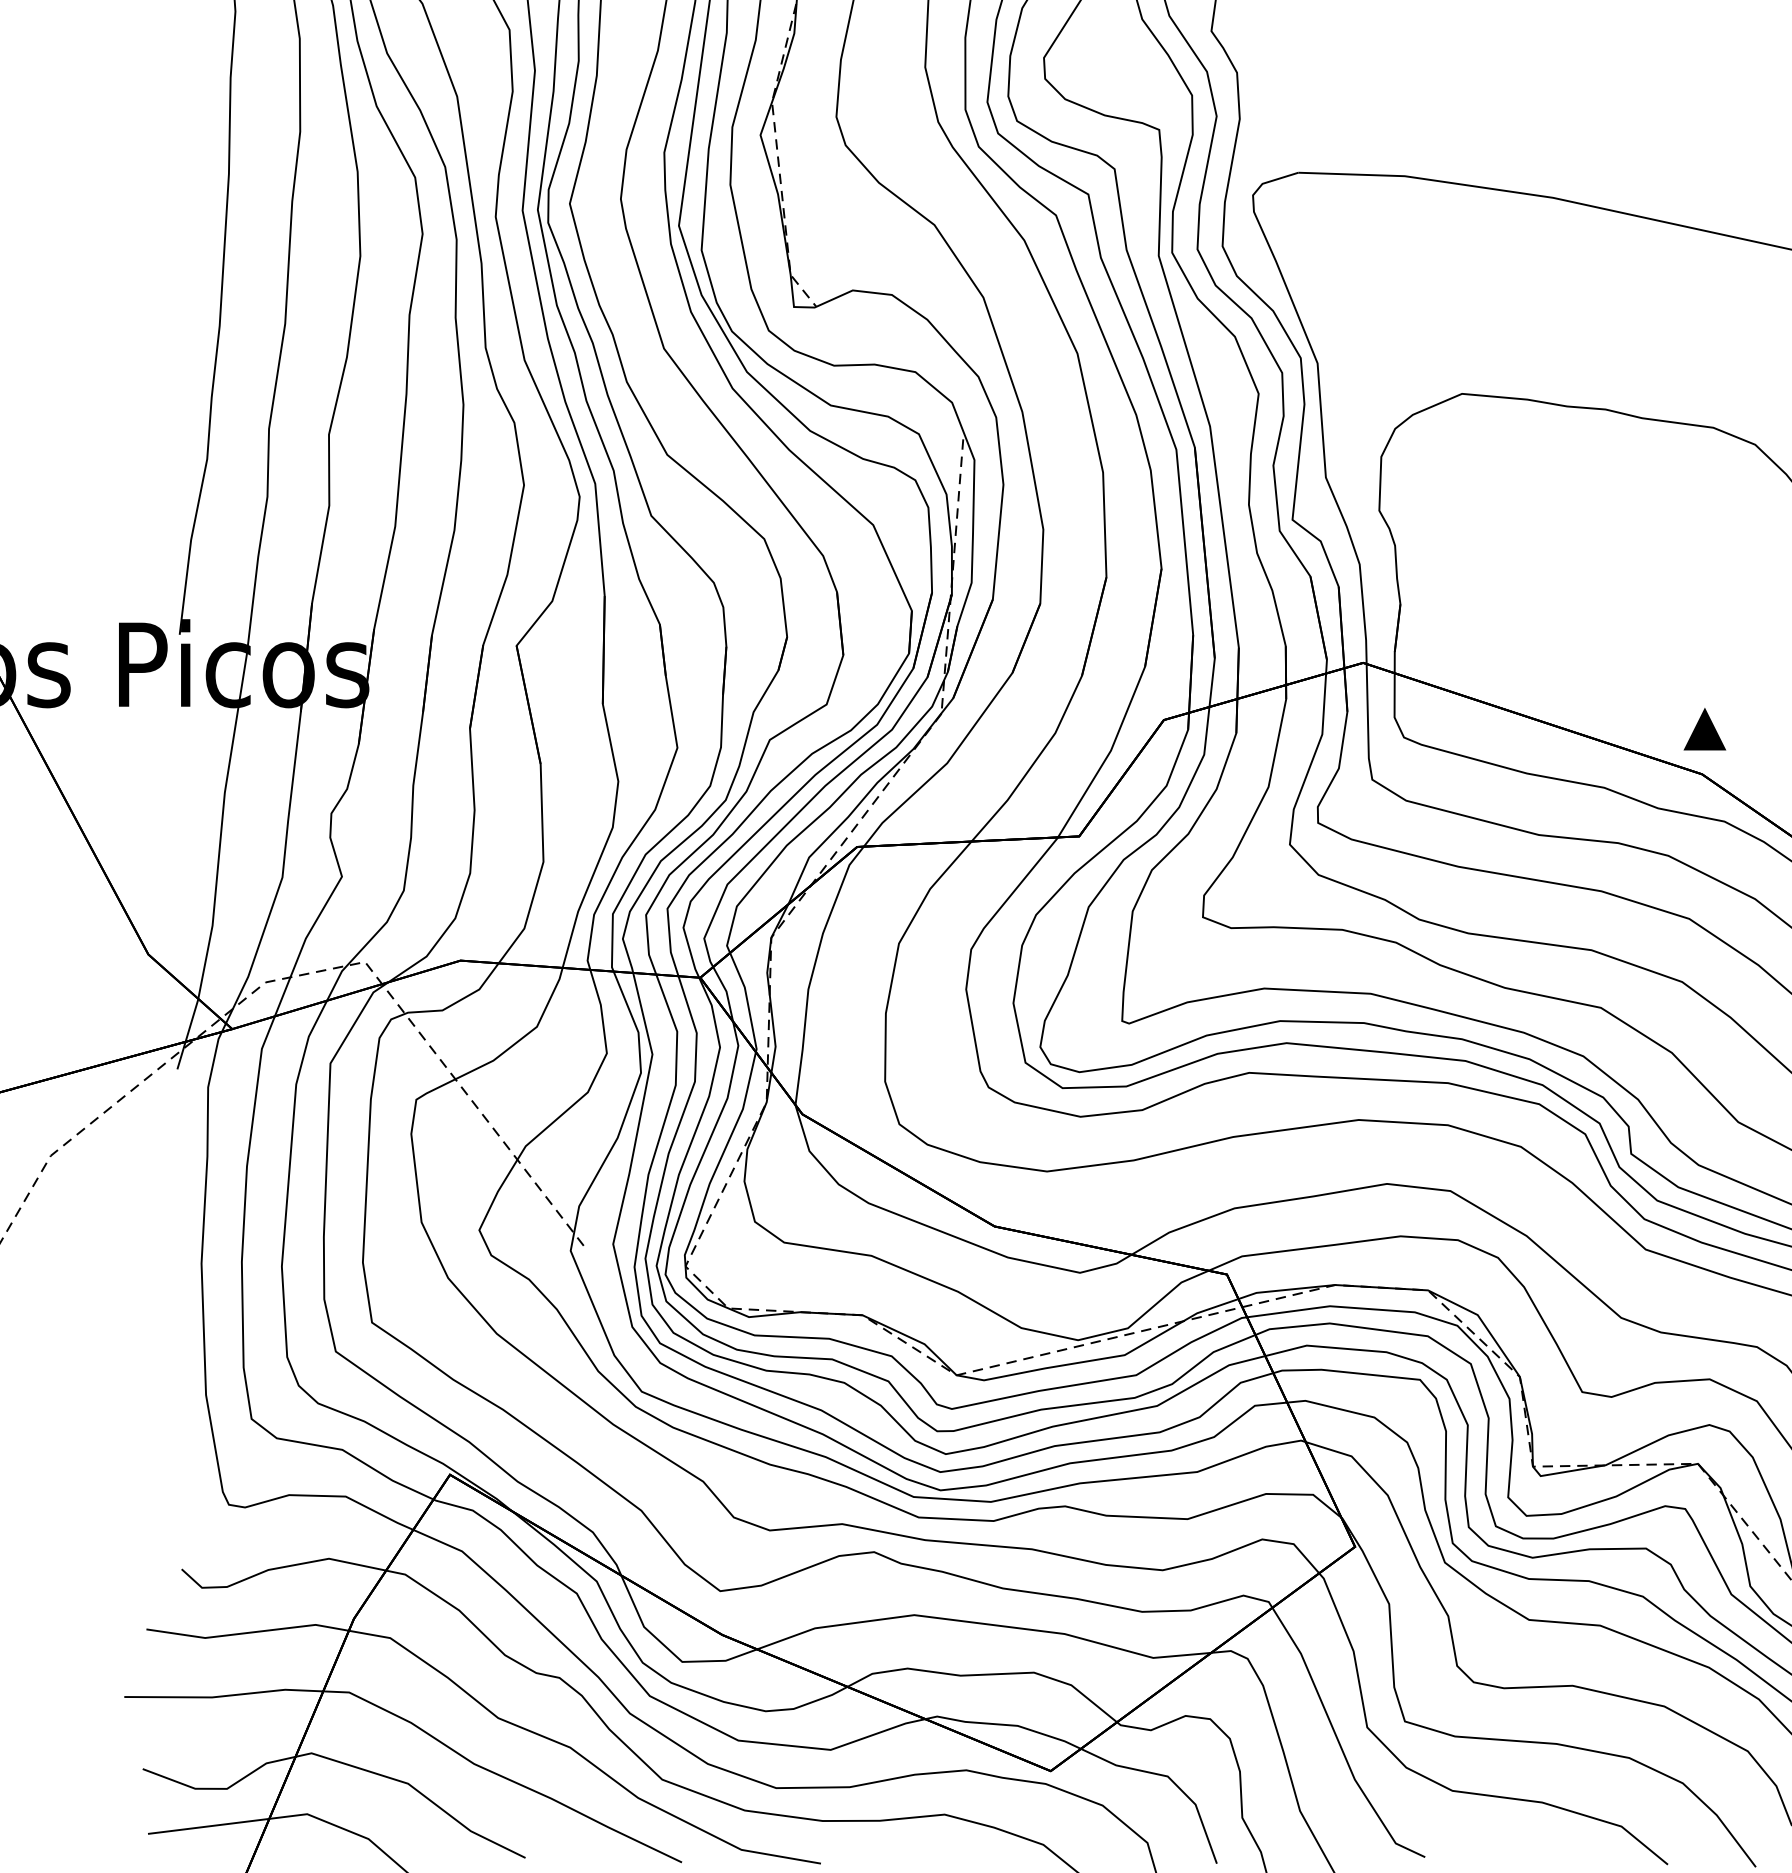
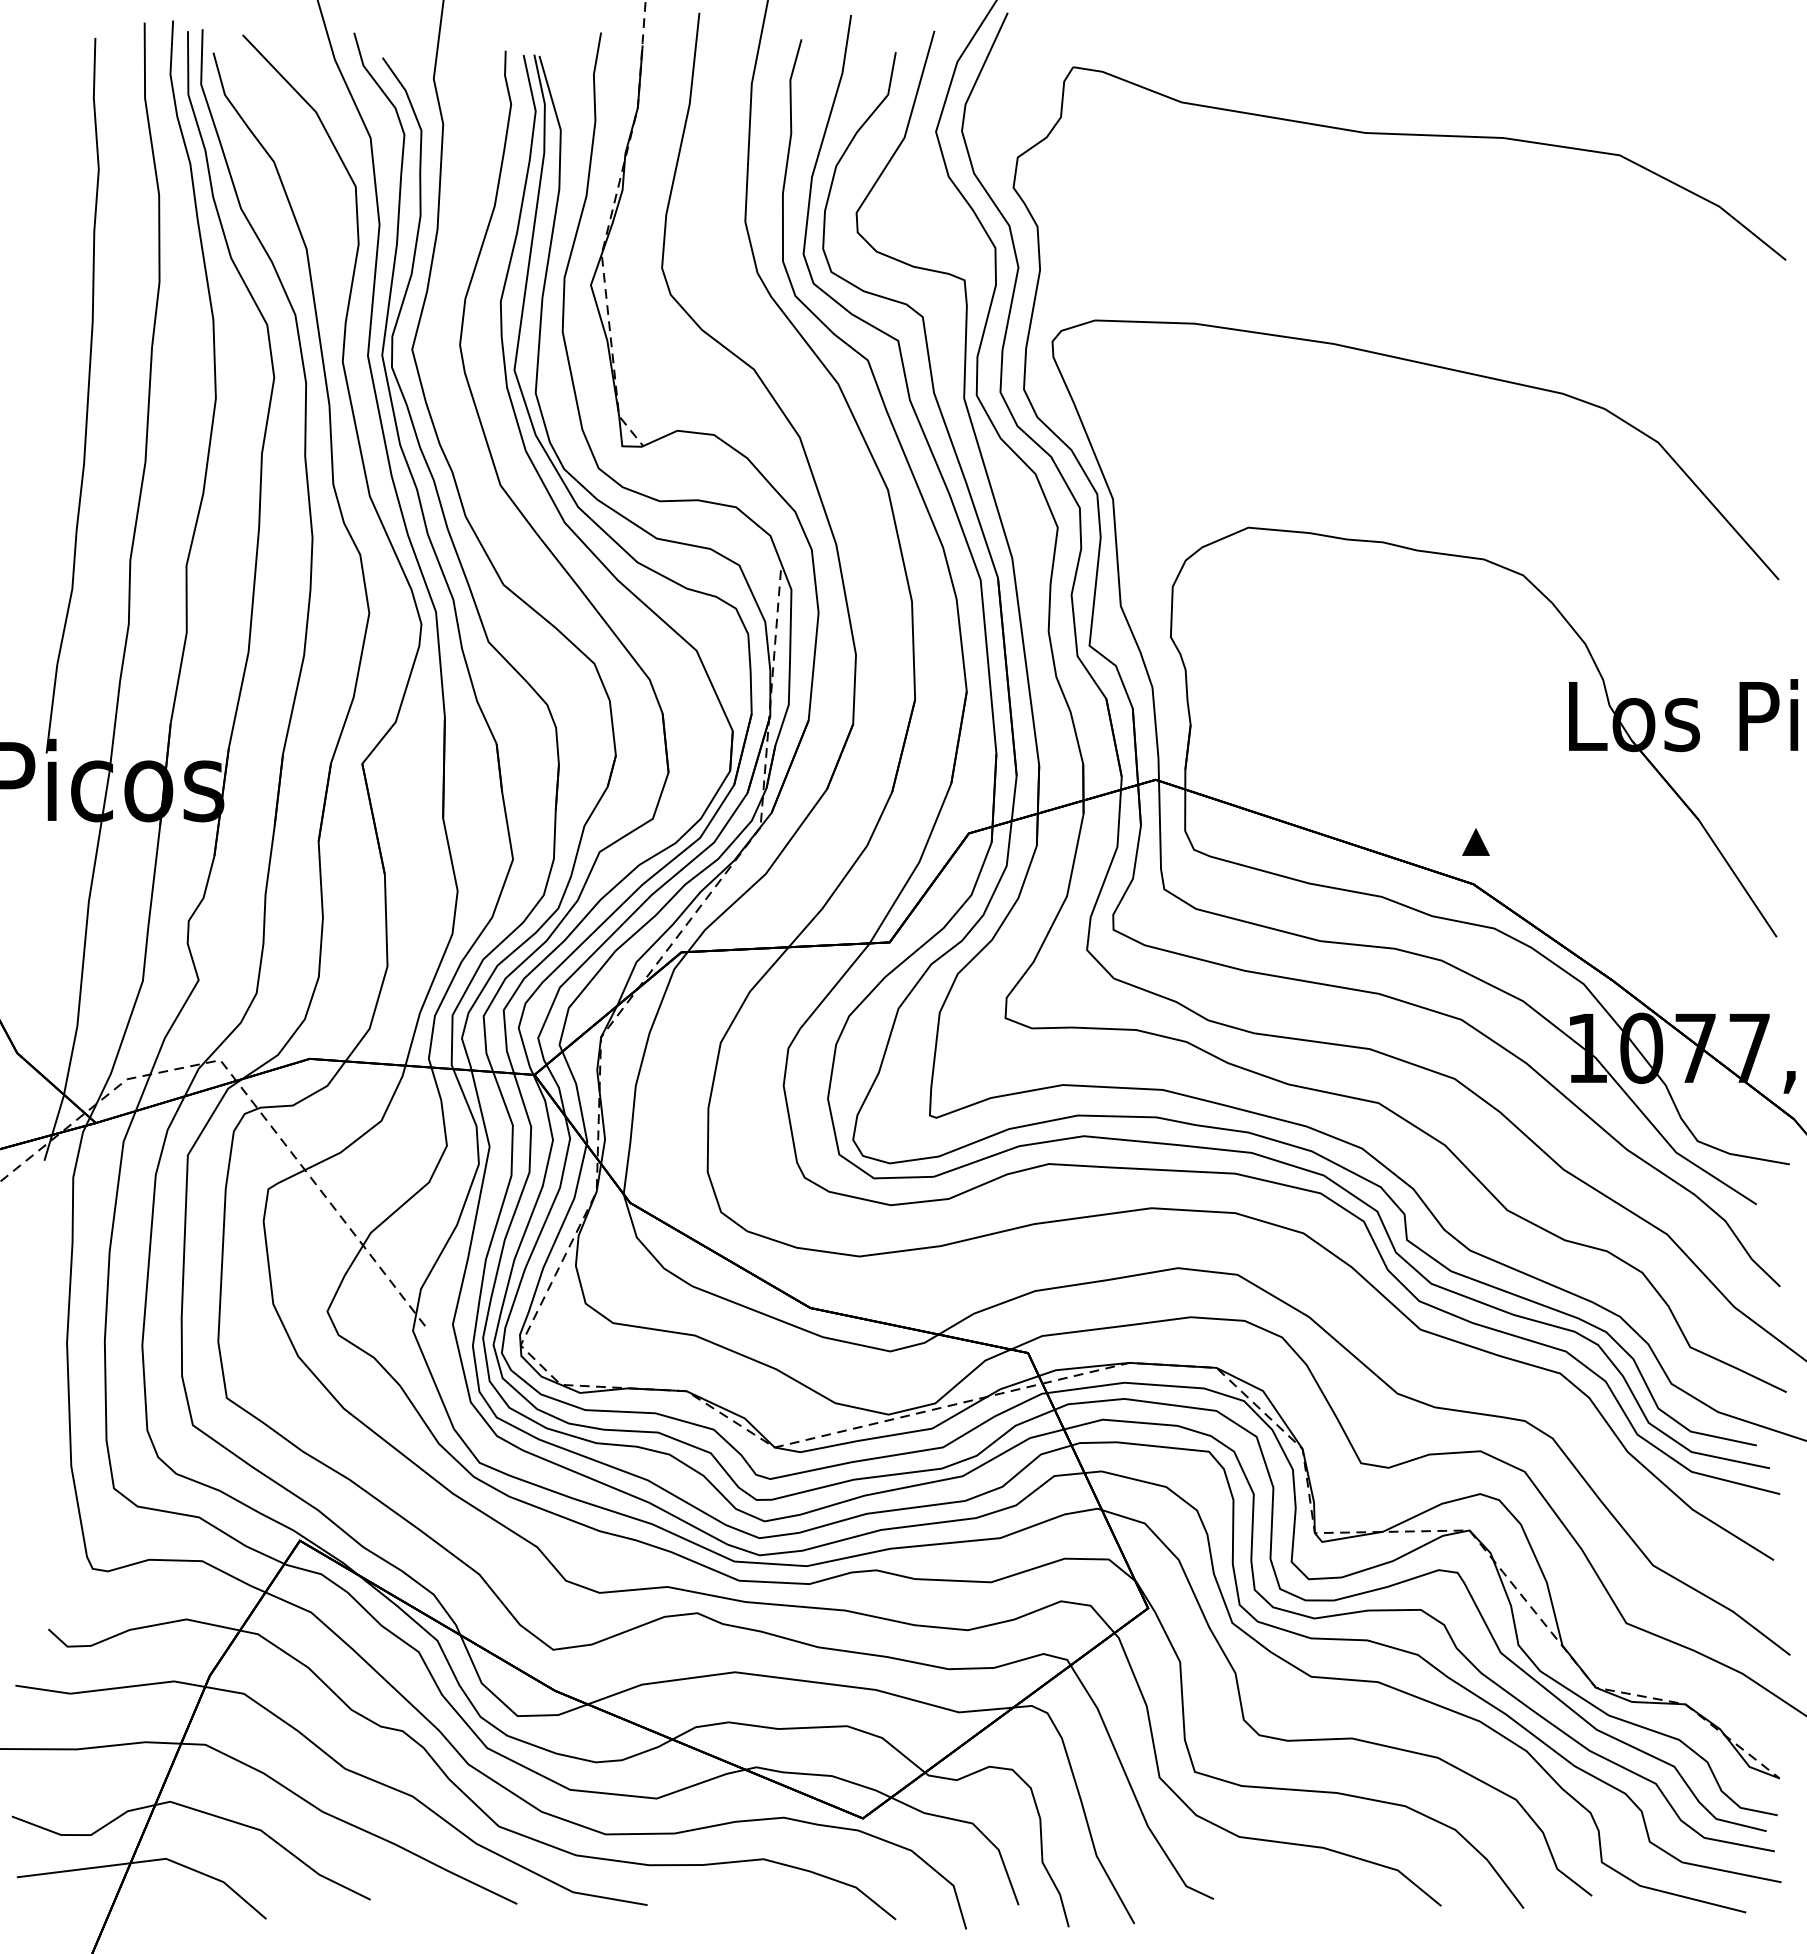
part: (1704, 728) -> (1475, 841), size x0.7

